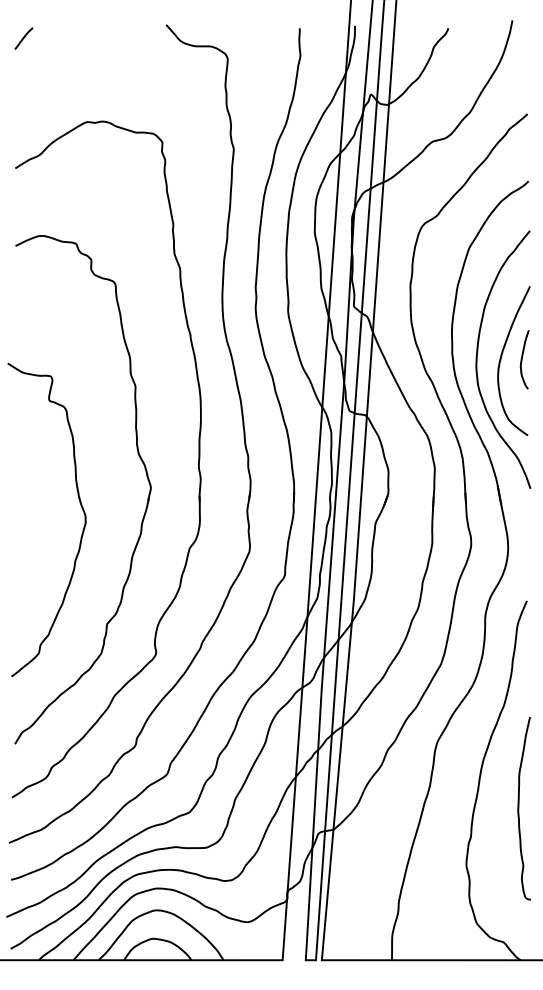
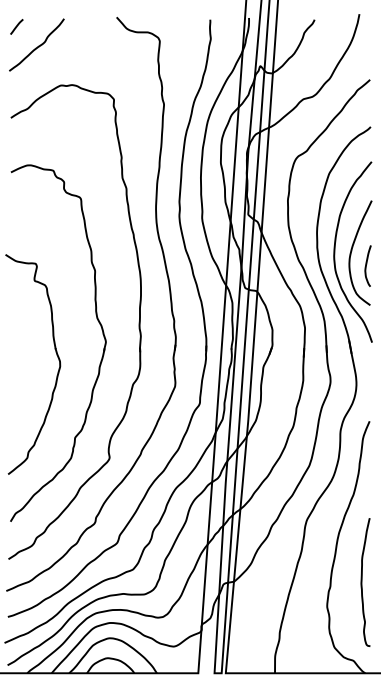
curve: (53, 66) -> (37, 46), added
curve: (522, 359) -> (366, 265), moved
curve: (519, 808) -> (362, 582), moved

